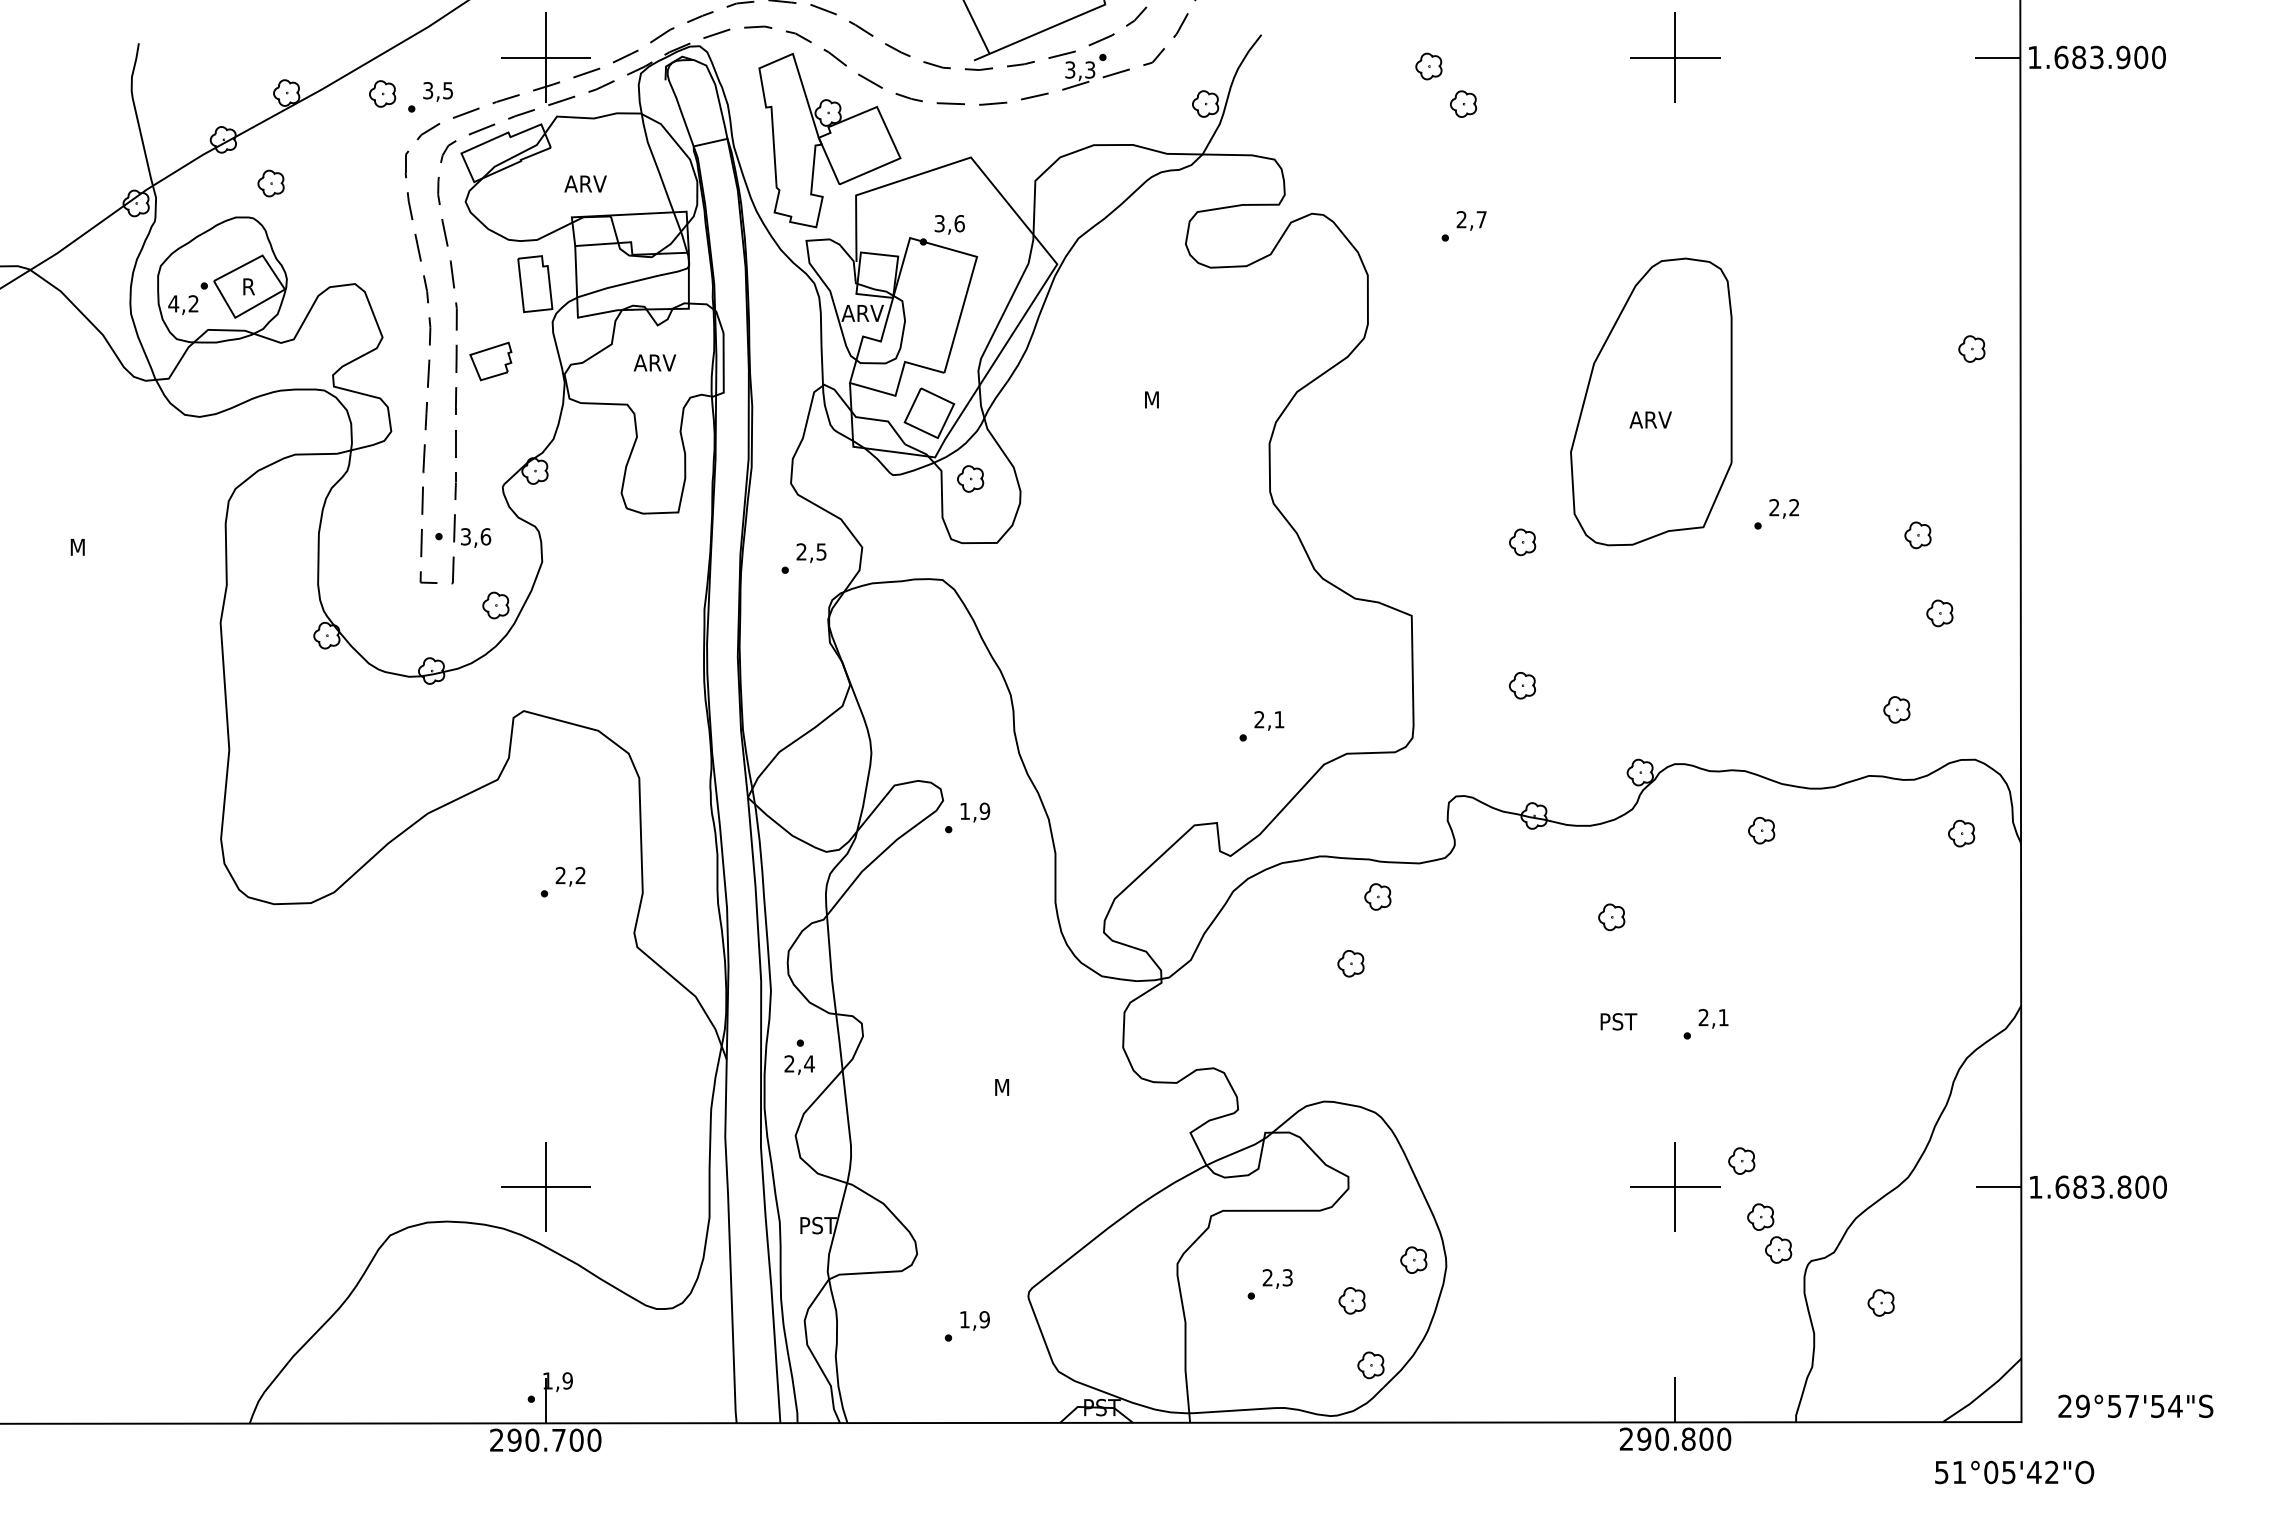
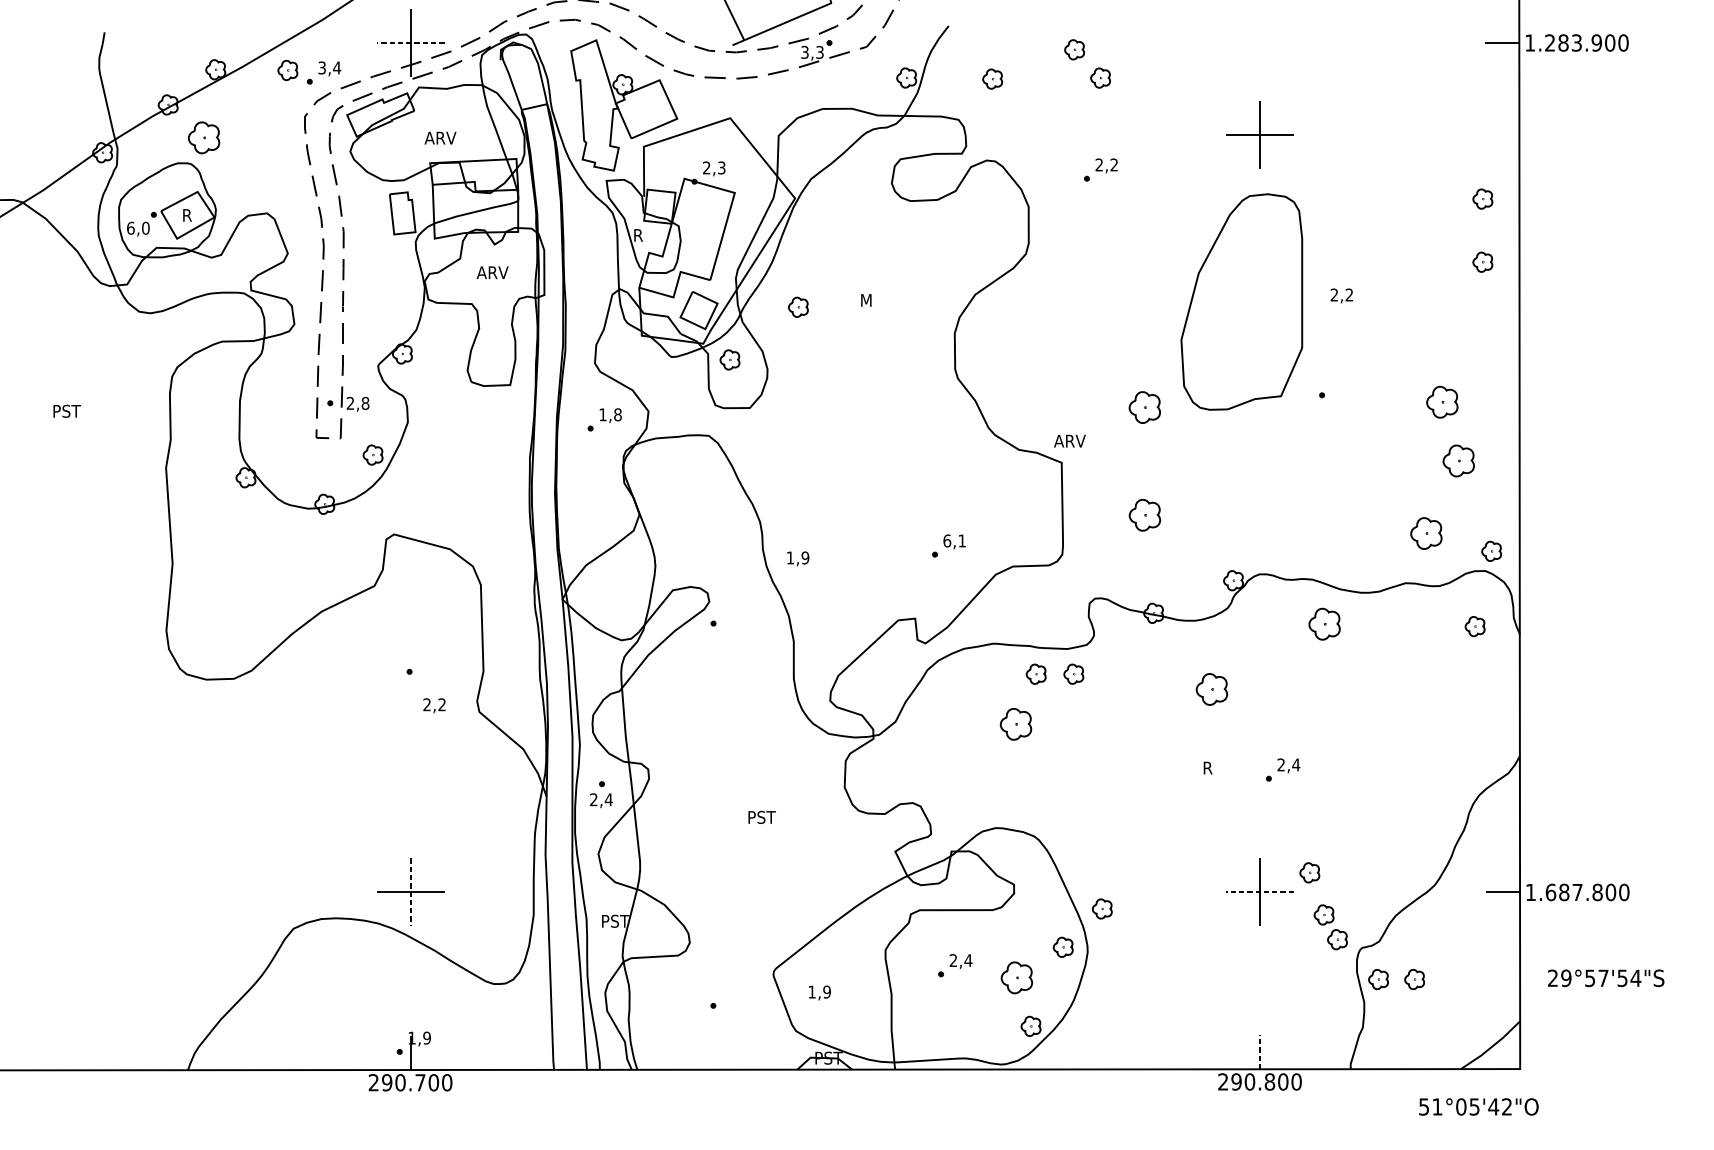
line: (545, 57) -> (410, 43), solid -> dashed
part: (1675, 57) -> (1260, 134), moved
text: (2061, 57) -> (1550, 43), 1.683.900 -> 1.283.900
text: (447, 90) -> (336, 67), 3,5 -> 3,4
part: (1319, 105) -> (992, 79), added
part: (270, 183) -> (203, 137), size x1.6
text: (1481, 219) -> (1114, 164), 2,7 -> 2,2
text: (949, 223) -> (714, 167), 3,6 -> 2,3
part: (1971, 264) -> (1482, 198), added
text: (183, 303) -> (138, 227), 4,2 -> 6,0
text: (862, 313) -> (648, 235), ARV -> R
part: (490, 361) -> (369, 271), removed
part: (1061, 408) -> (798, 306), added
text: (1650, 419) -> (1069, 440), moved
text: (1783, 508) -> (1341, 295), moved
part: (1917, 535) -> (1441, 402), size x1.6
text: (476, 536) -> (358, 403), 3,6 -> 2,8
part: (1522, 542) -> (1144, 407), size x1.6
text: (89, 547) -> (67, 411), M -> PST
text: (811, 551) -> (610, 414), 2,5 -> 1,8
part: (1939, 613) -> (1458, 461), size x1.6
part: (1522, 685) -> (1144, 515), size x1.6
part: (1896, 709) -> (1426, 533), size x1.6
text: (1259, 719) -> (947, 540), 2,1 -> 6,1
part: (1983, 733) -> (1491, 551), added
text: (975, 812) -> (798, 558), moved
part: (1761, 830) -> (1324, 624), size x1.6
text: (570, 876) -> (434, 705), moved
part: (1427, 896) -> (1073, 673), added
part: (1611, 917) -> (1211, 689), size x1.6
part: (1350, 963) -> (1015, 724), size x1.6
text: (1723, 1017) -> (1296, 764), 2,1 -> 2,4
text: (1620, 1021) -> (1218, 767), PST -> R
text: (1014, 1087) -> (763, 817), M -> PST
text: (2097, 1186) -> (1577, 891), 1.683.800 -> 1.687.800
line: (545, 1187) -> (410, 892), solid -> dashed
line: (1674, 1187) -> (1259, 892), solid -> dashed
part: (1465, 1208) -> (1102, 908), added
text: (1287, 1277) -> (968, 960), 2,3 -> 2,4
part: (1351, 1300) -> (1016, 977), size x1.6
part: (1832, 1302) -> (1378, 979), added
text: (974, 1320) -> (819, 992), moved
line: (1675, 1399) -> (1260, 1052), solid -> dashed
text: (2135, 1405) -> (1605, 977), moved
text: (2014, 1472) -> (1478, 1106), moved

